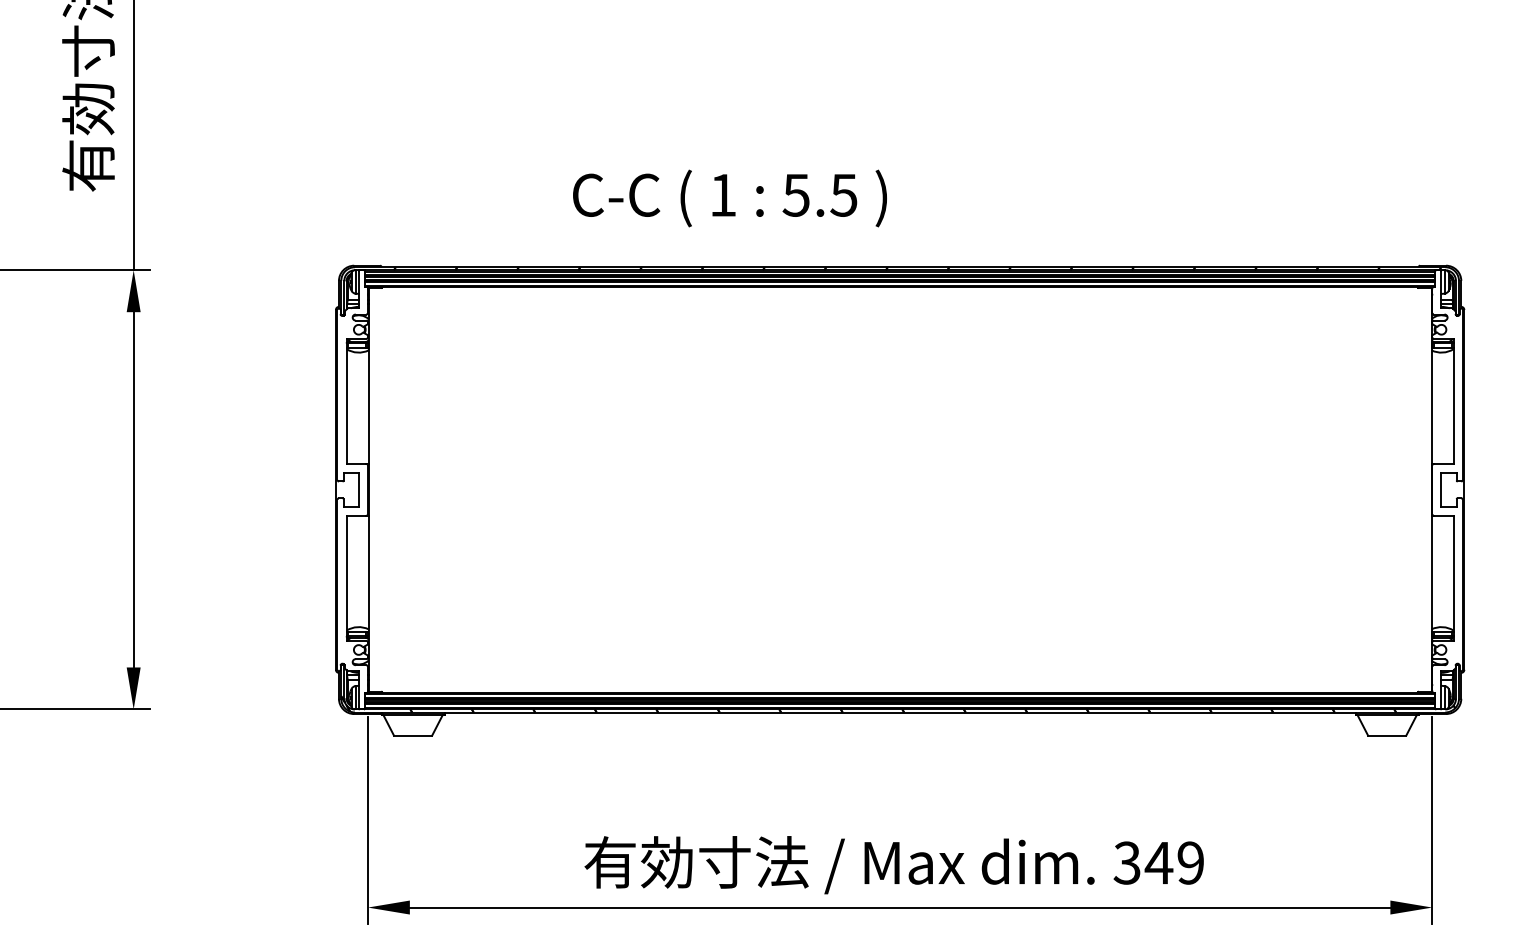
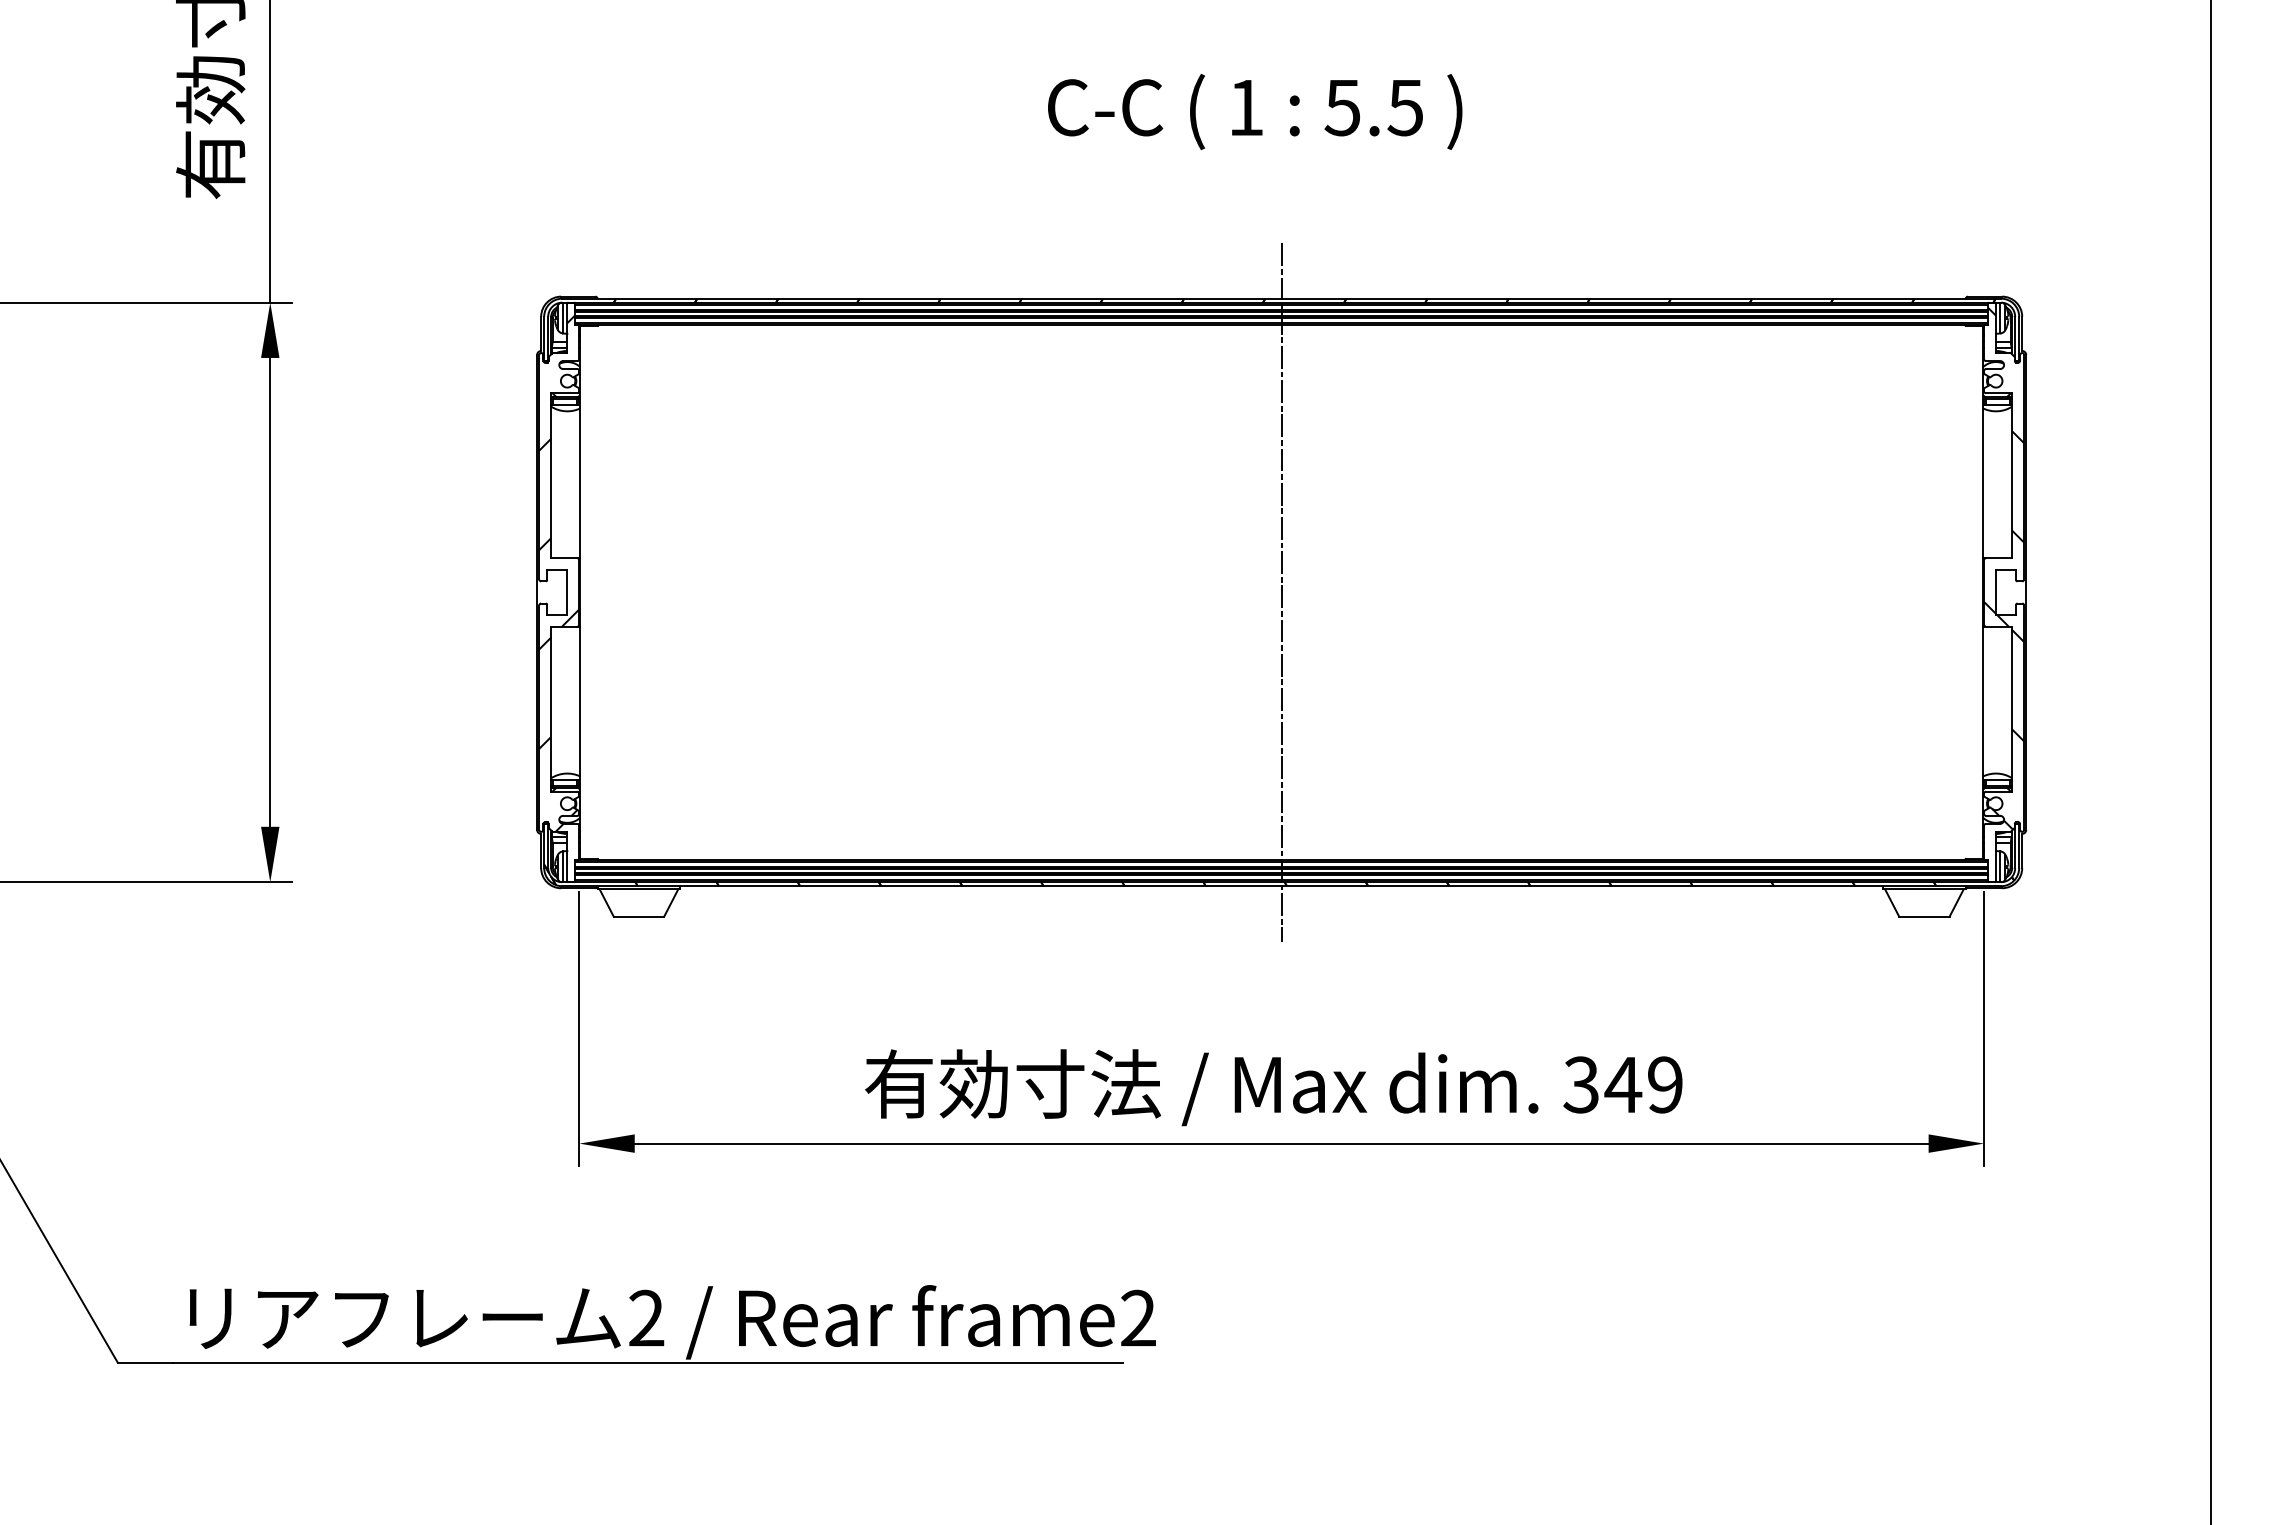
text: (730, 198) -> (1255, 111), moved
hatch: (1447, 471) -> (2003, 568), added
hatch: (352, 475) -> (559, 573), added
line: (899, 489) -> (1281, 592), added

